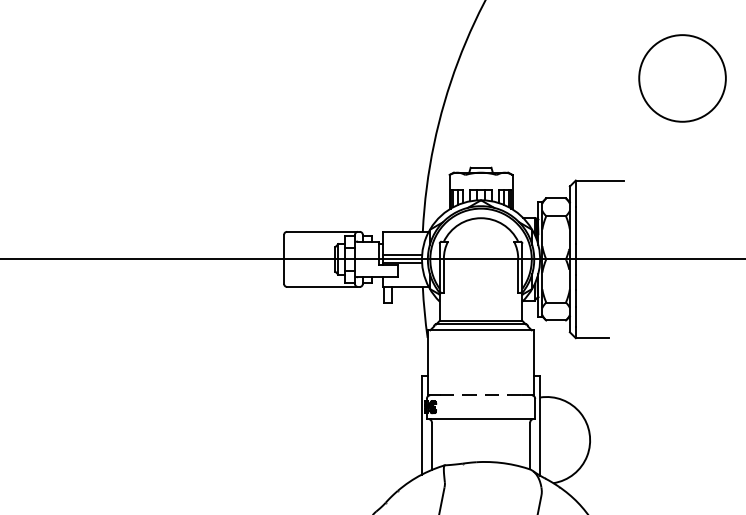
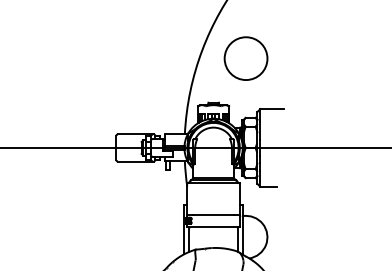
circle: (681, 78) -> (245, 58), moved
line: (482, 396) -> (214, 215), dashed -> solid

